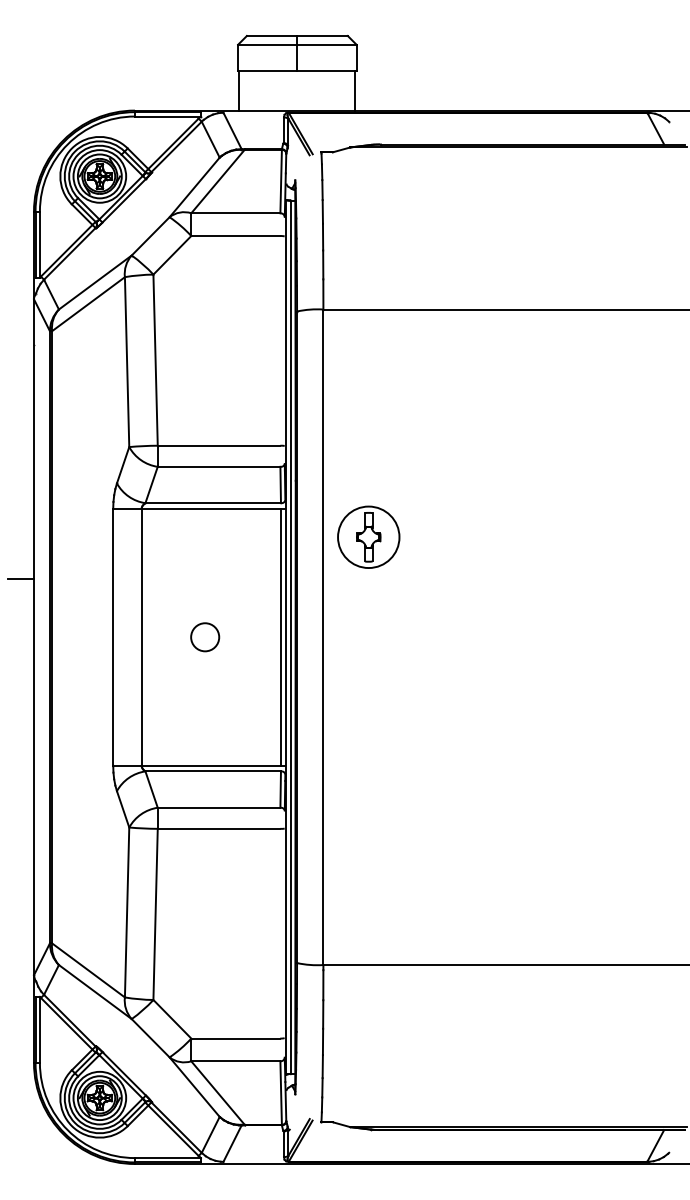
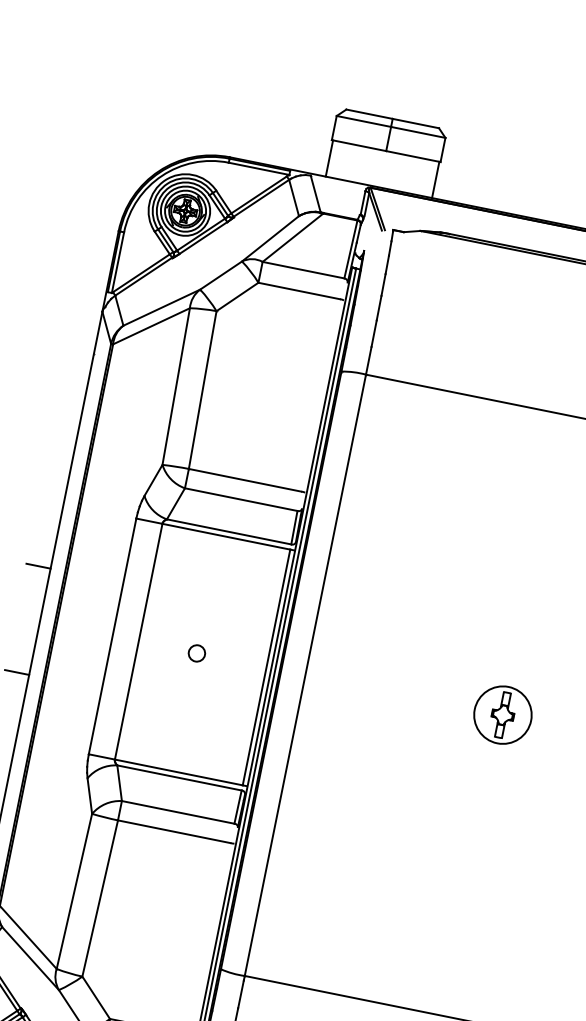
part: (368, 536) -> (502, 714), moved
circle: (204, 637) -> (196, 653), size x0.62
line: (20, 695) -> (16, 672), added

